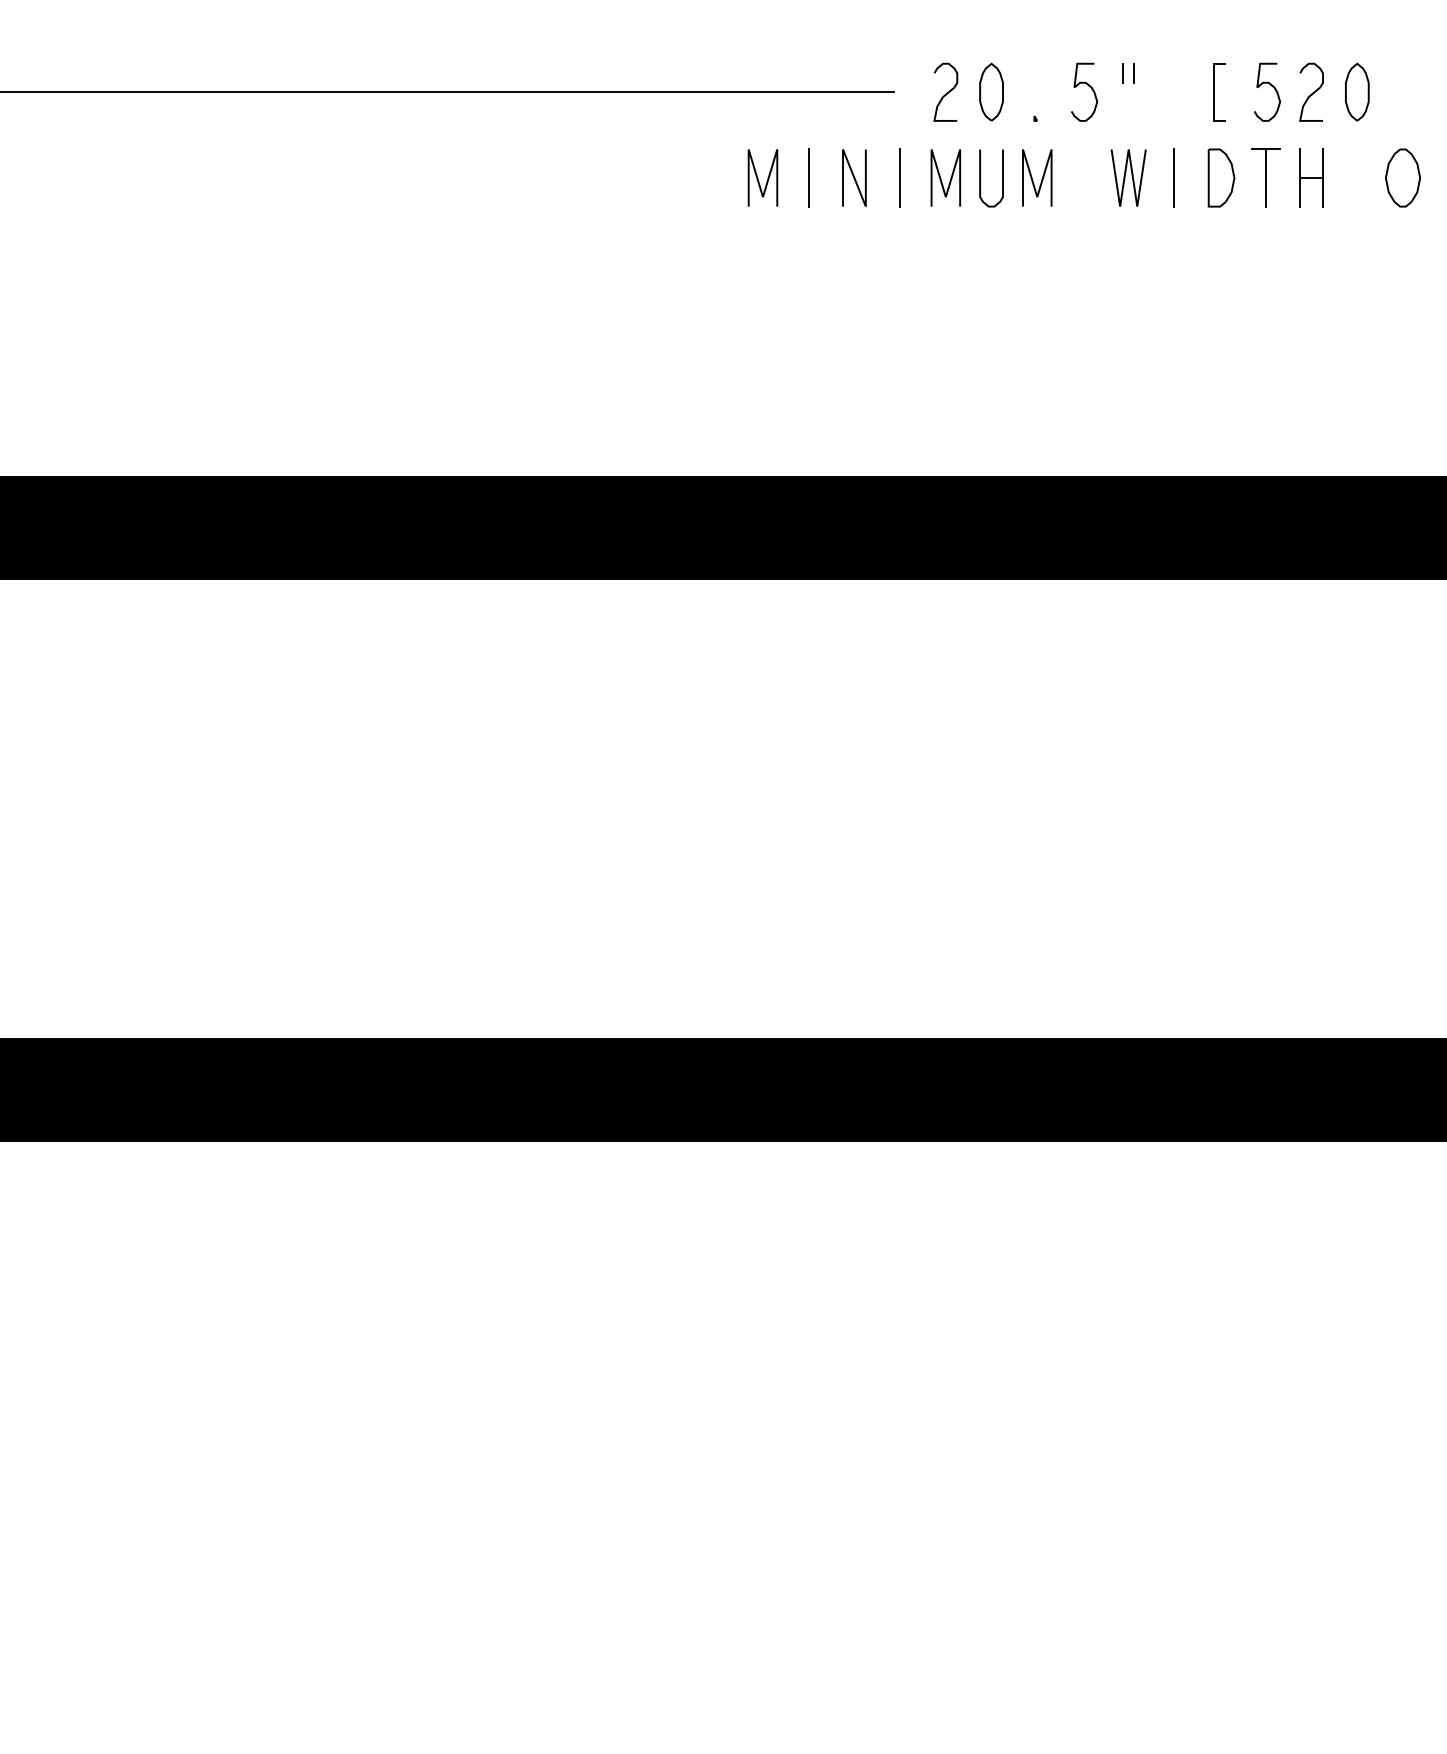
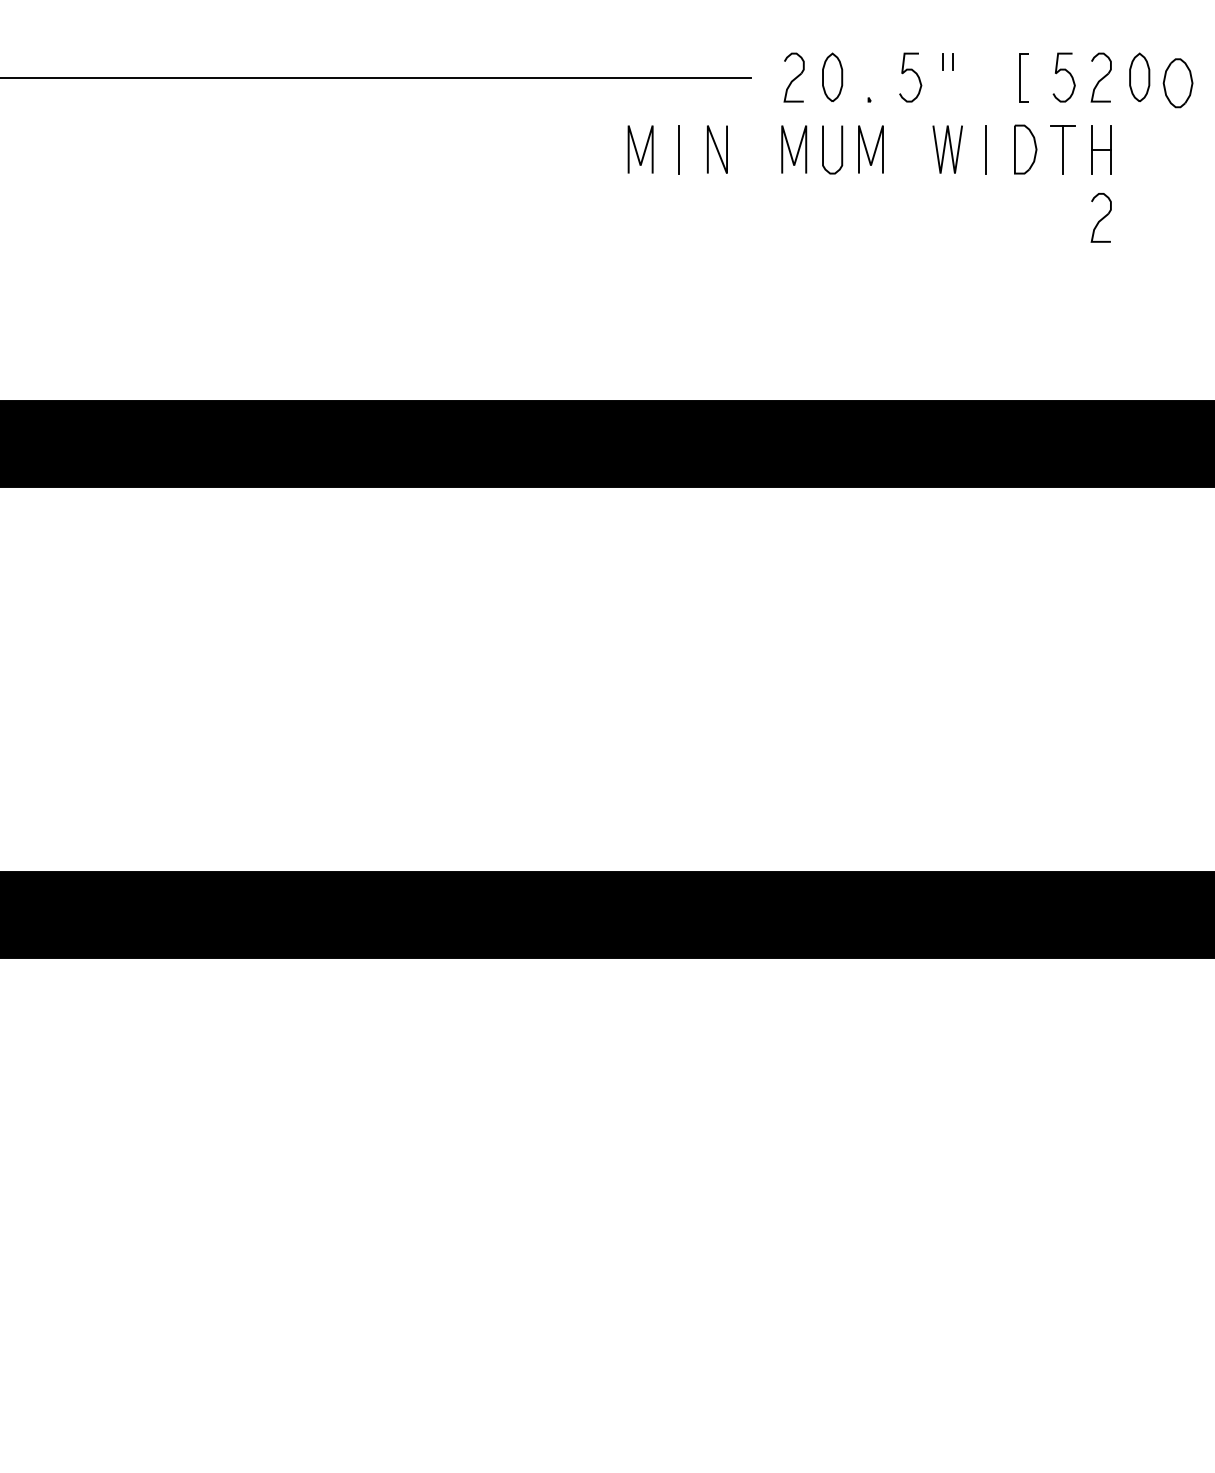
line: (900, 177) -> (756, 149), removed
part: (1402, 177) -> (1177, 82), moved
part: (1311, 258) -> (1101, 217), added

